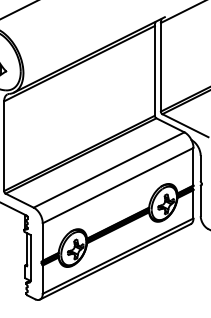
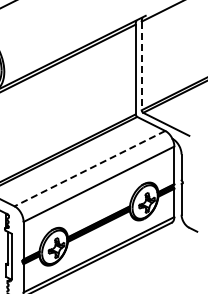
line: (160, 67) -> (141, 66), solid -> dashed
line: (108, 170) -> (89, 169), solid -> dashed

